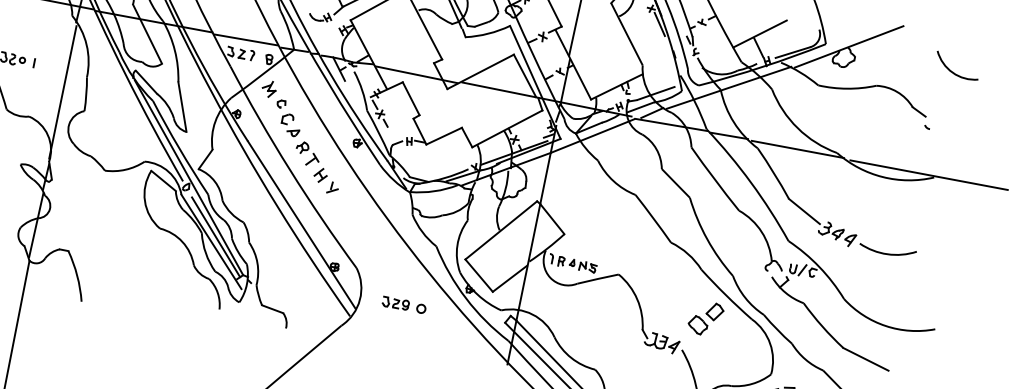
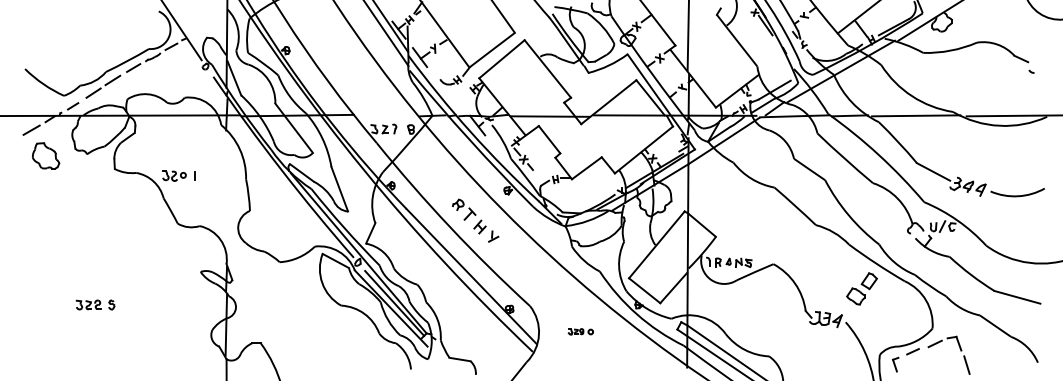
line: (246, 39) -> (386, 115), removed
line: (62, 92) -> (226, 197), removed
part: (280, 108) -> (430, 172), removed
part: (403, 304) -> (580, 331), size x0.6

